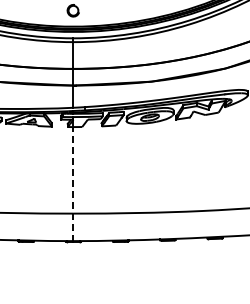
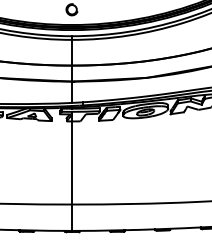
line: (73, 184) -> (72, 176), dashed -> solid

